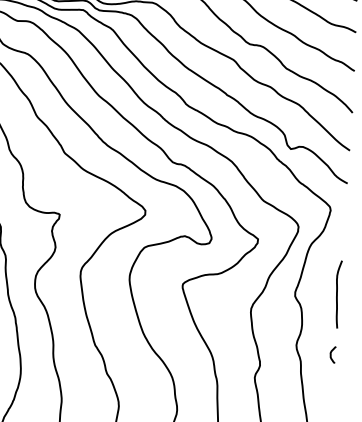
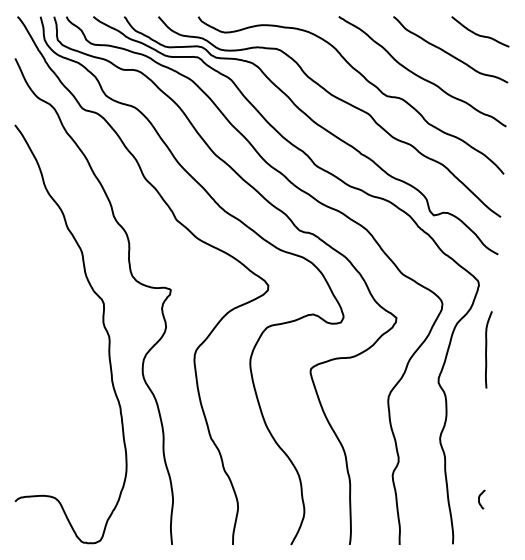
curve: (337, 294) -> (486, 349), moved
curve: (331, 354) -> (479, 499), moved

